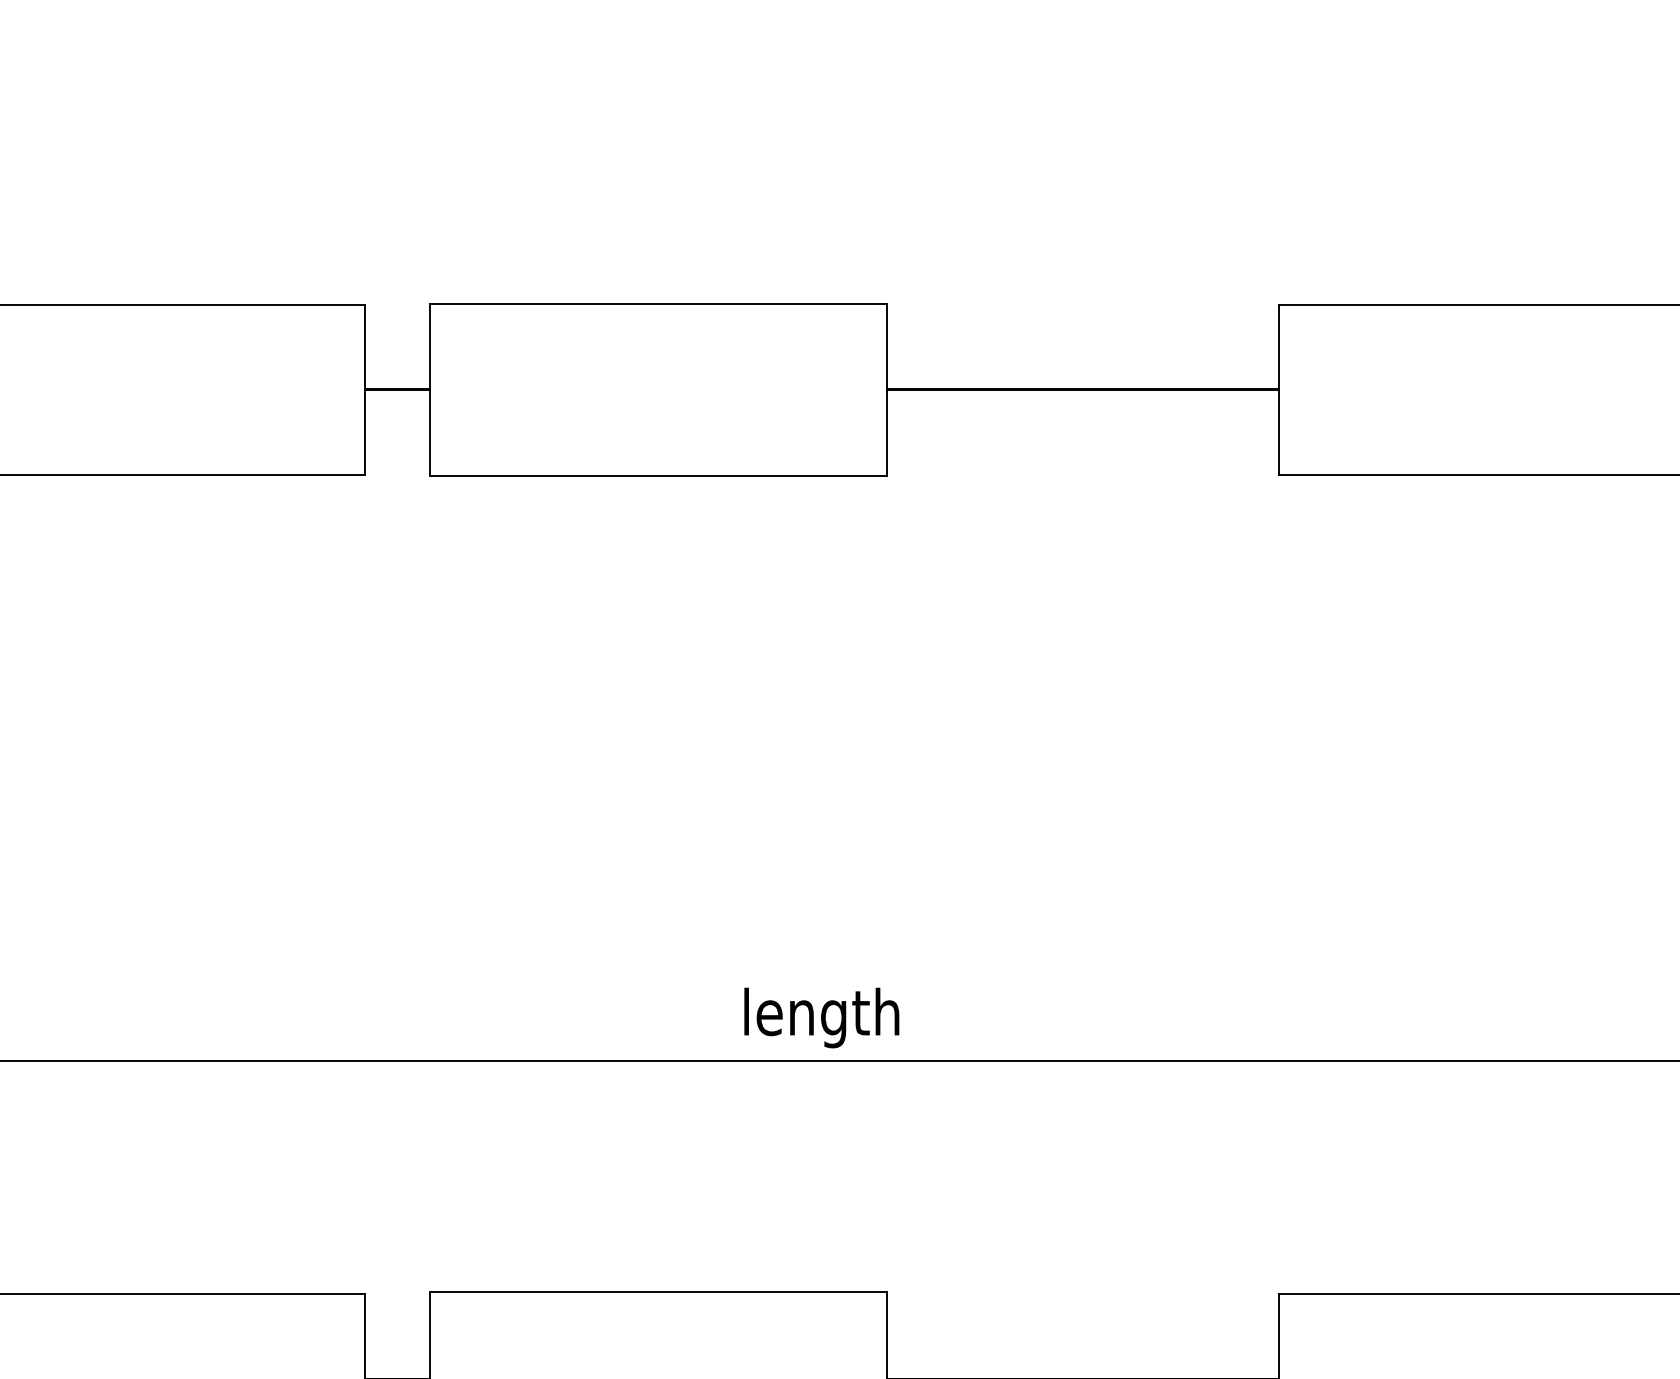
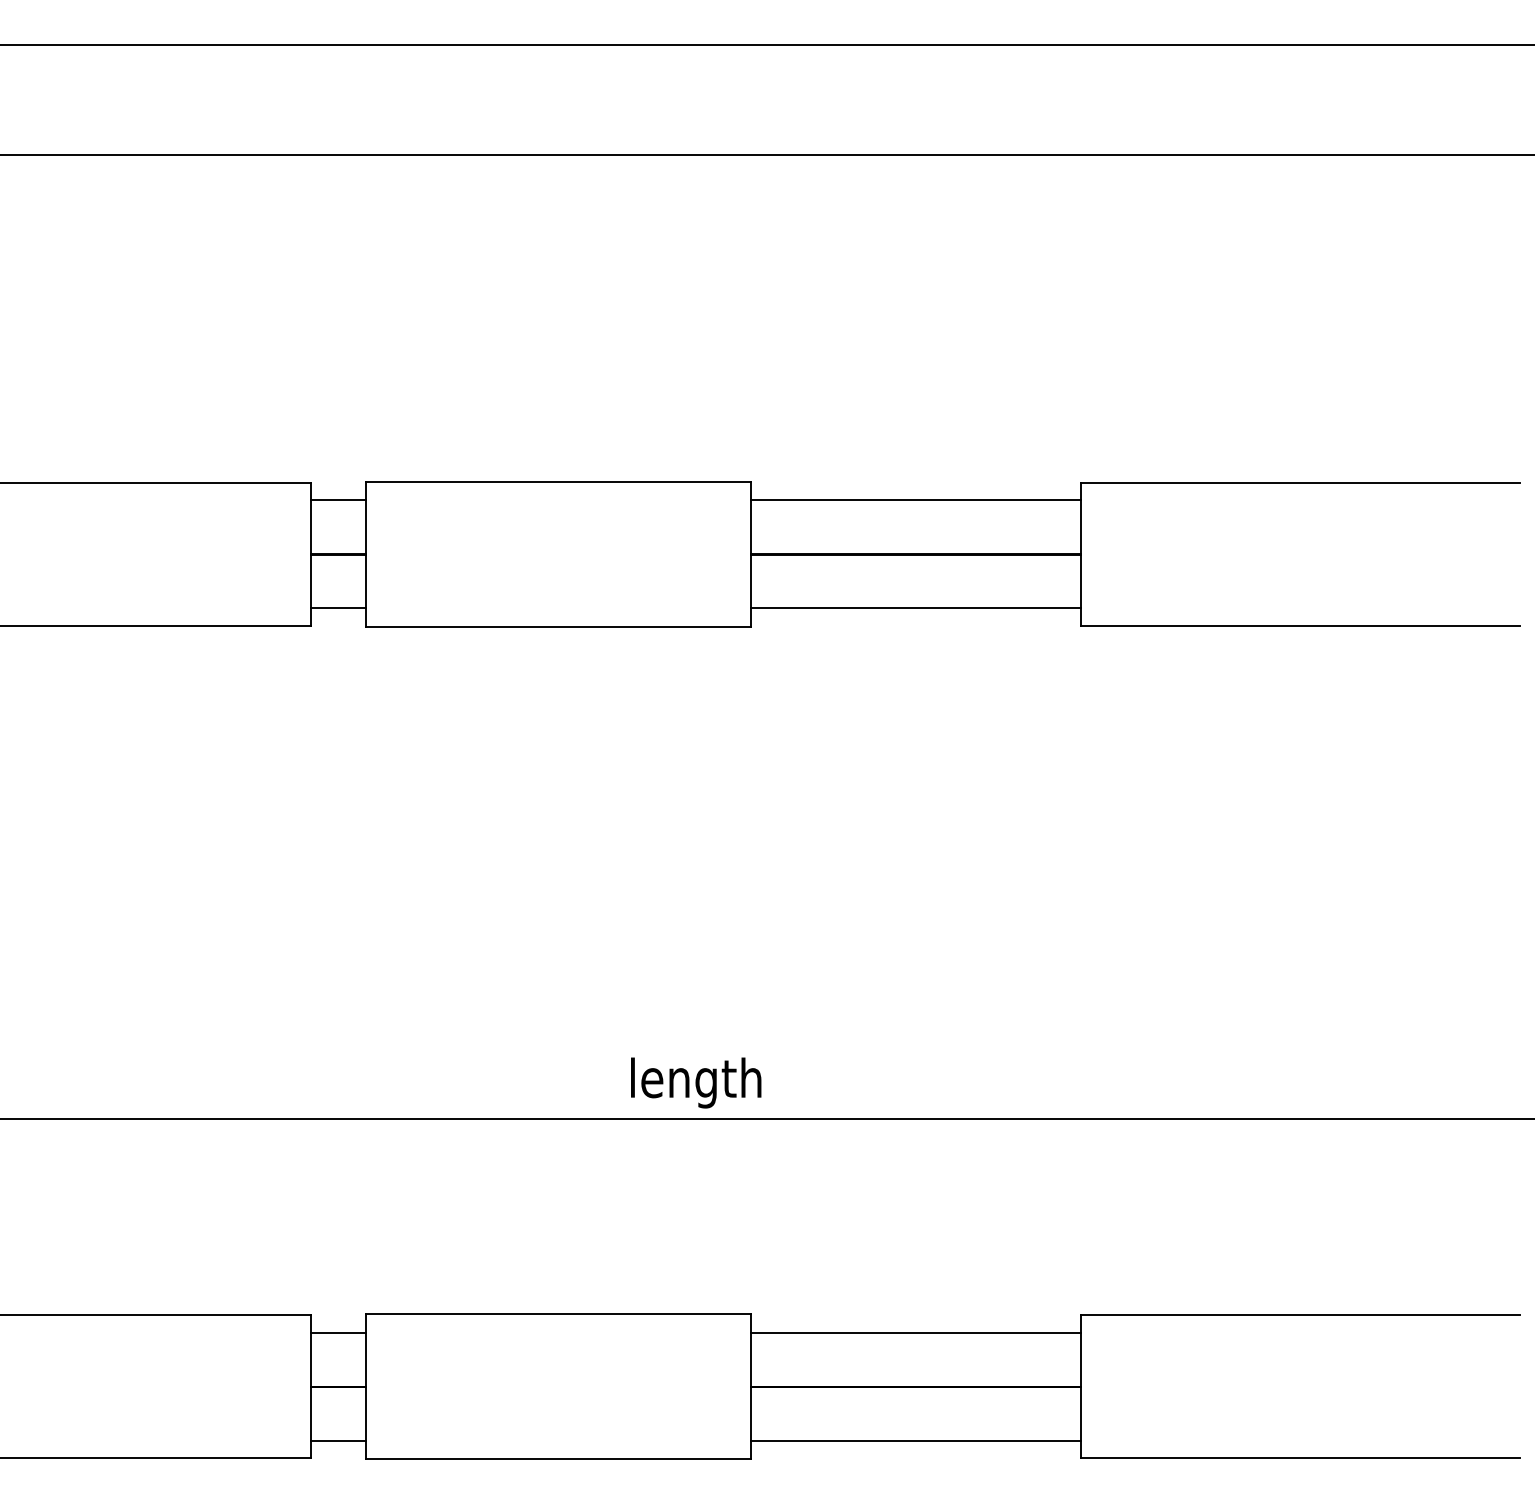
line: (396, 325) -> (338, 500), added
line: (1082, 325) -> (915, 500), added
line: (396, 454) -> (338, 608), added
line: (1082, 454) -> (915, 608), added
line: (396, 1314) -> (338, 1332), added
line: (1082, 1314) -> (915, 1332), added

